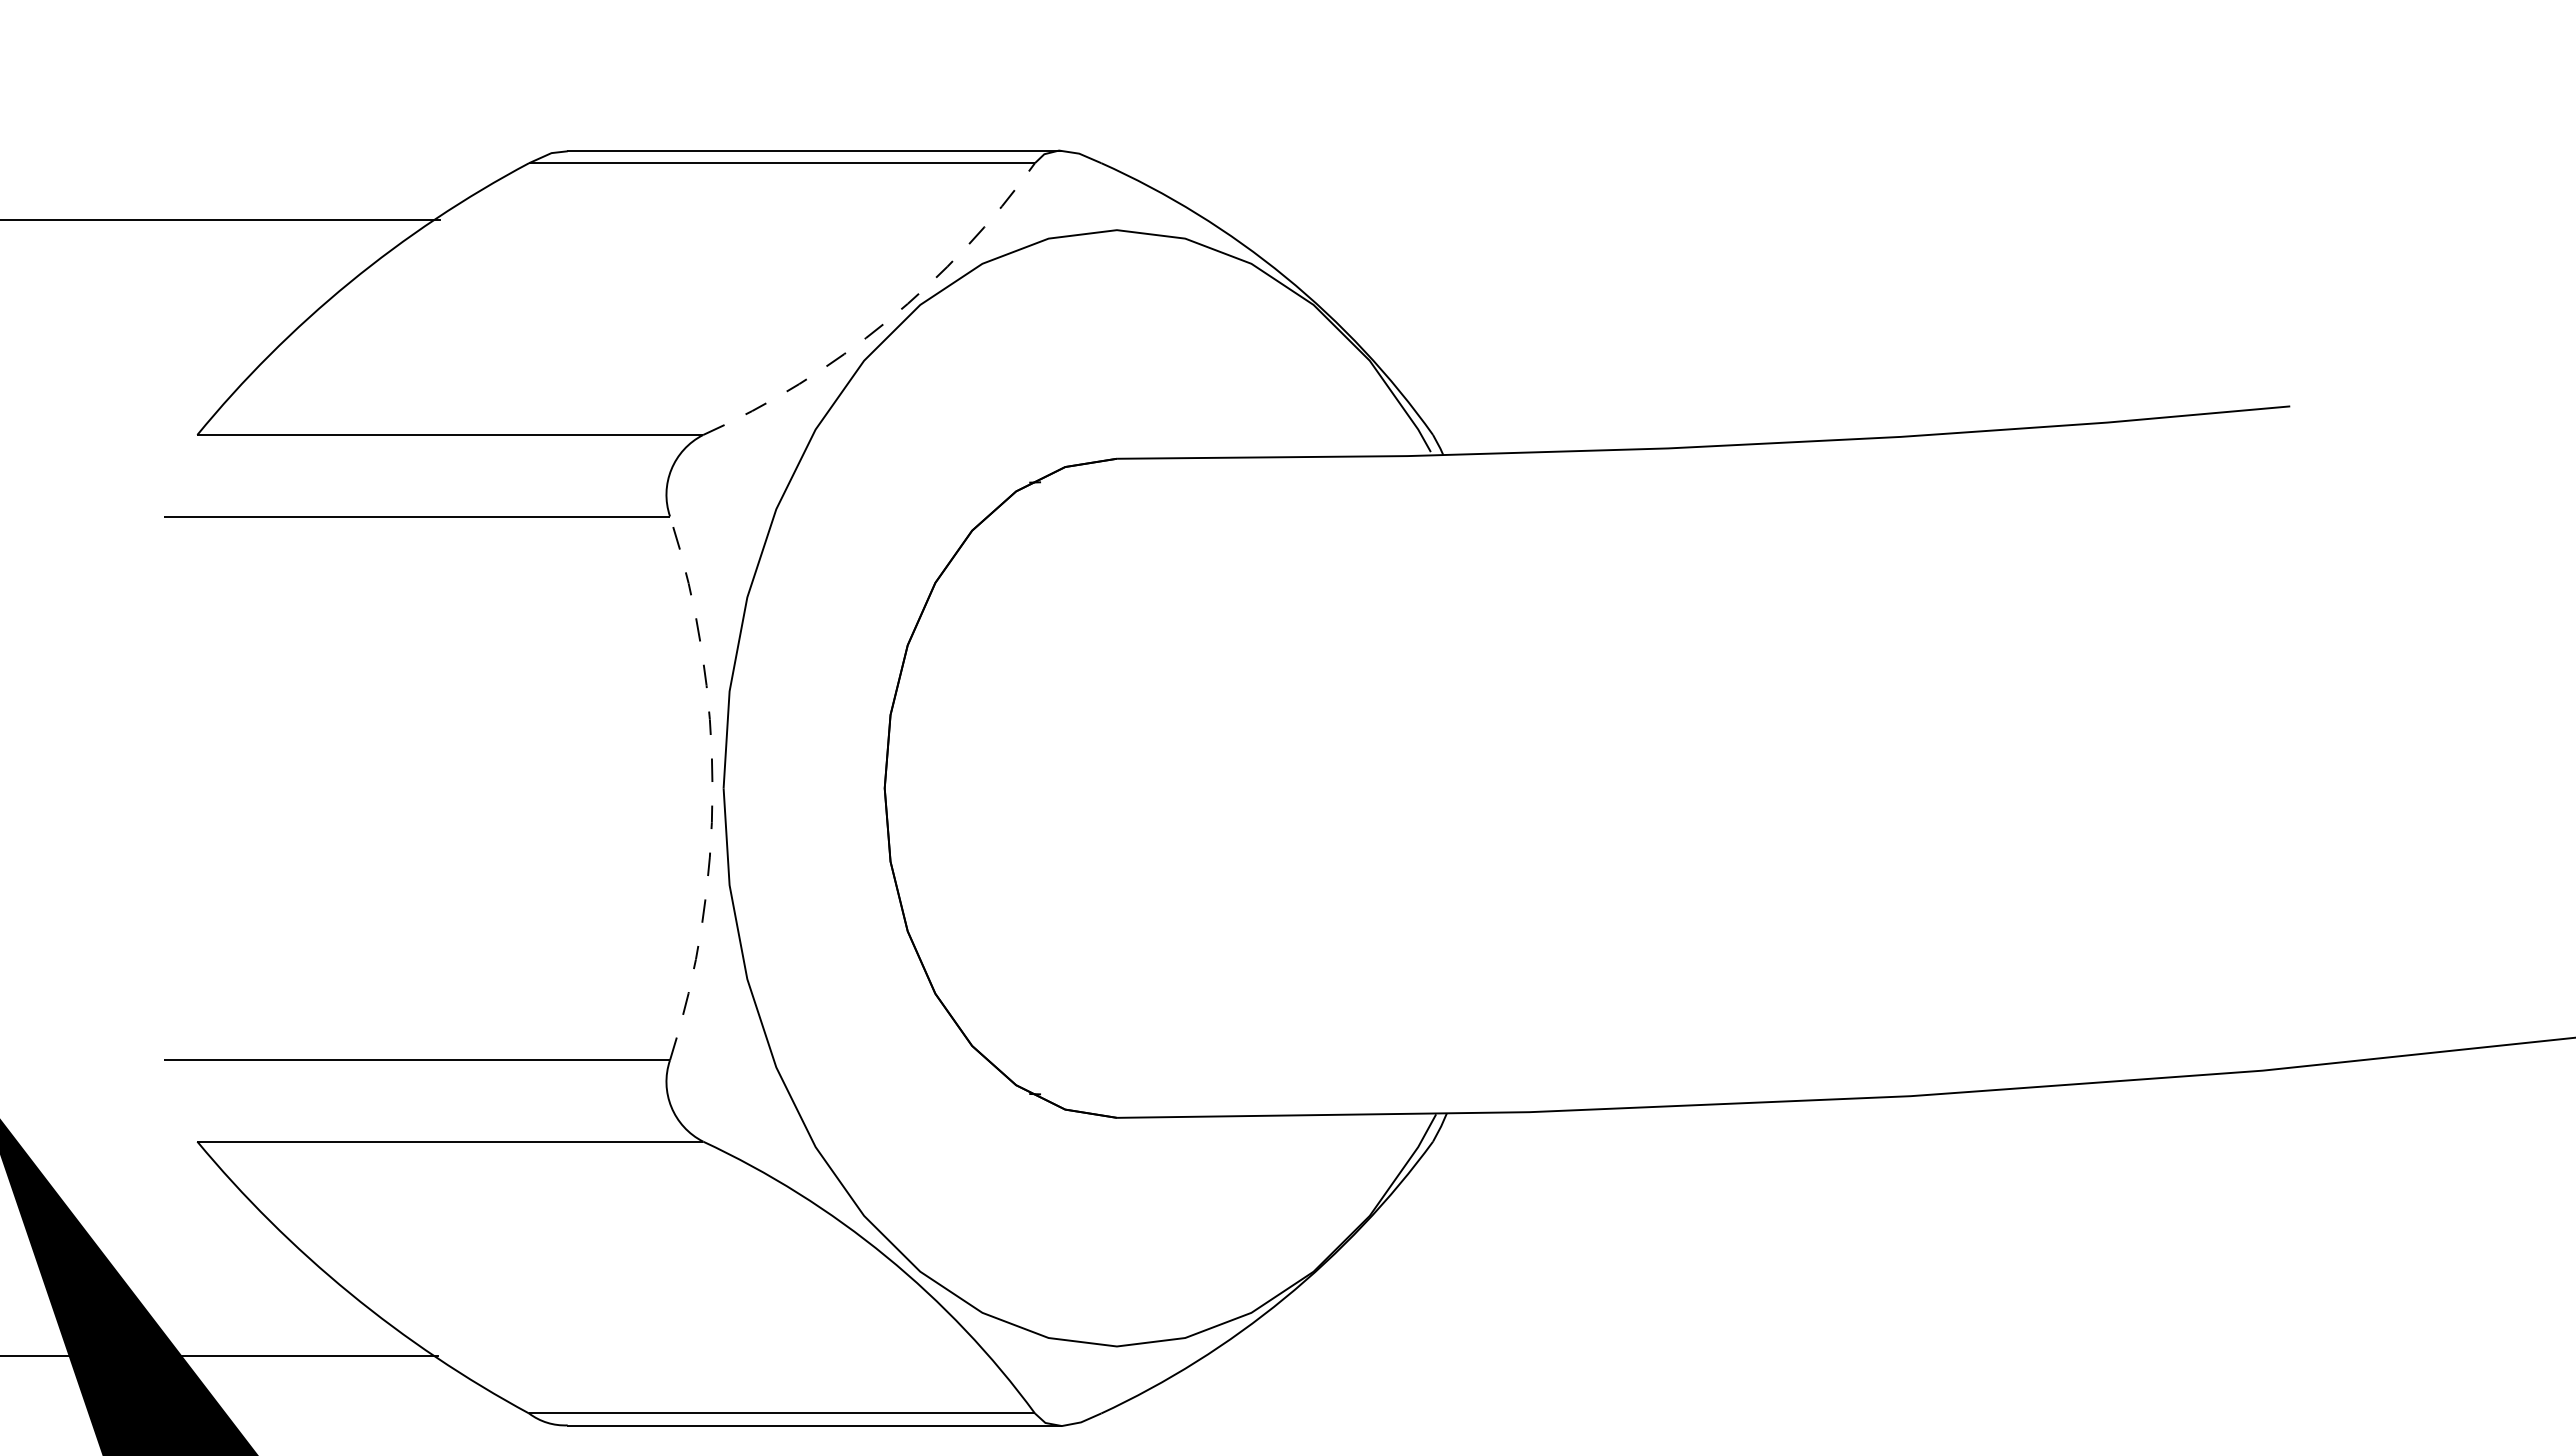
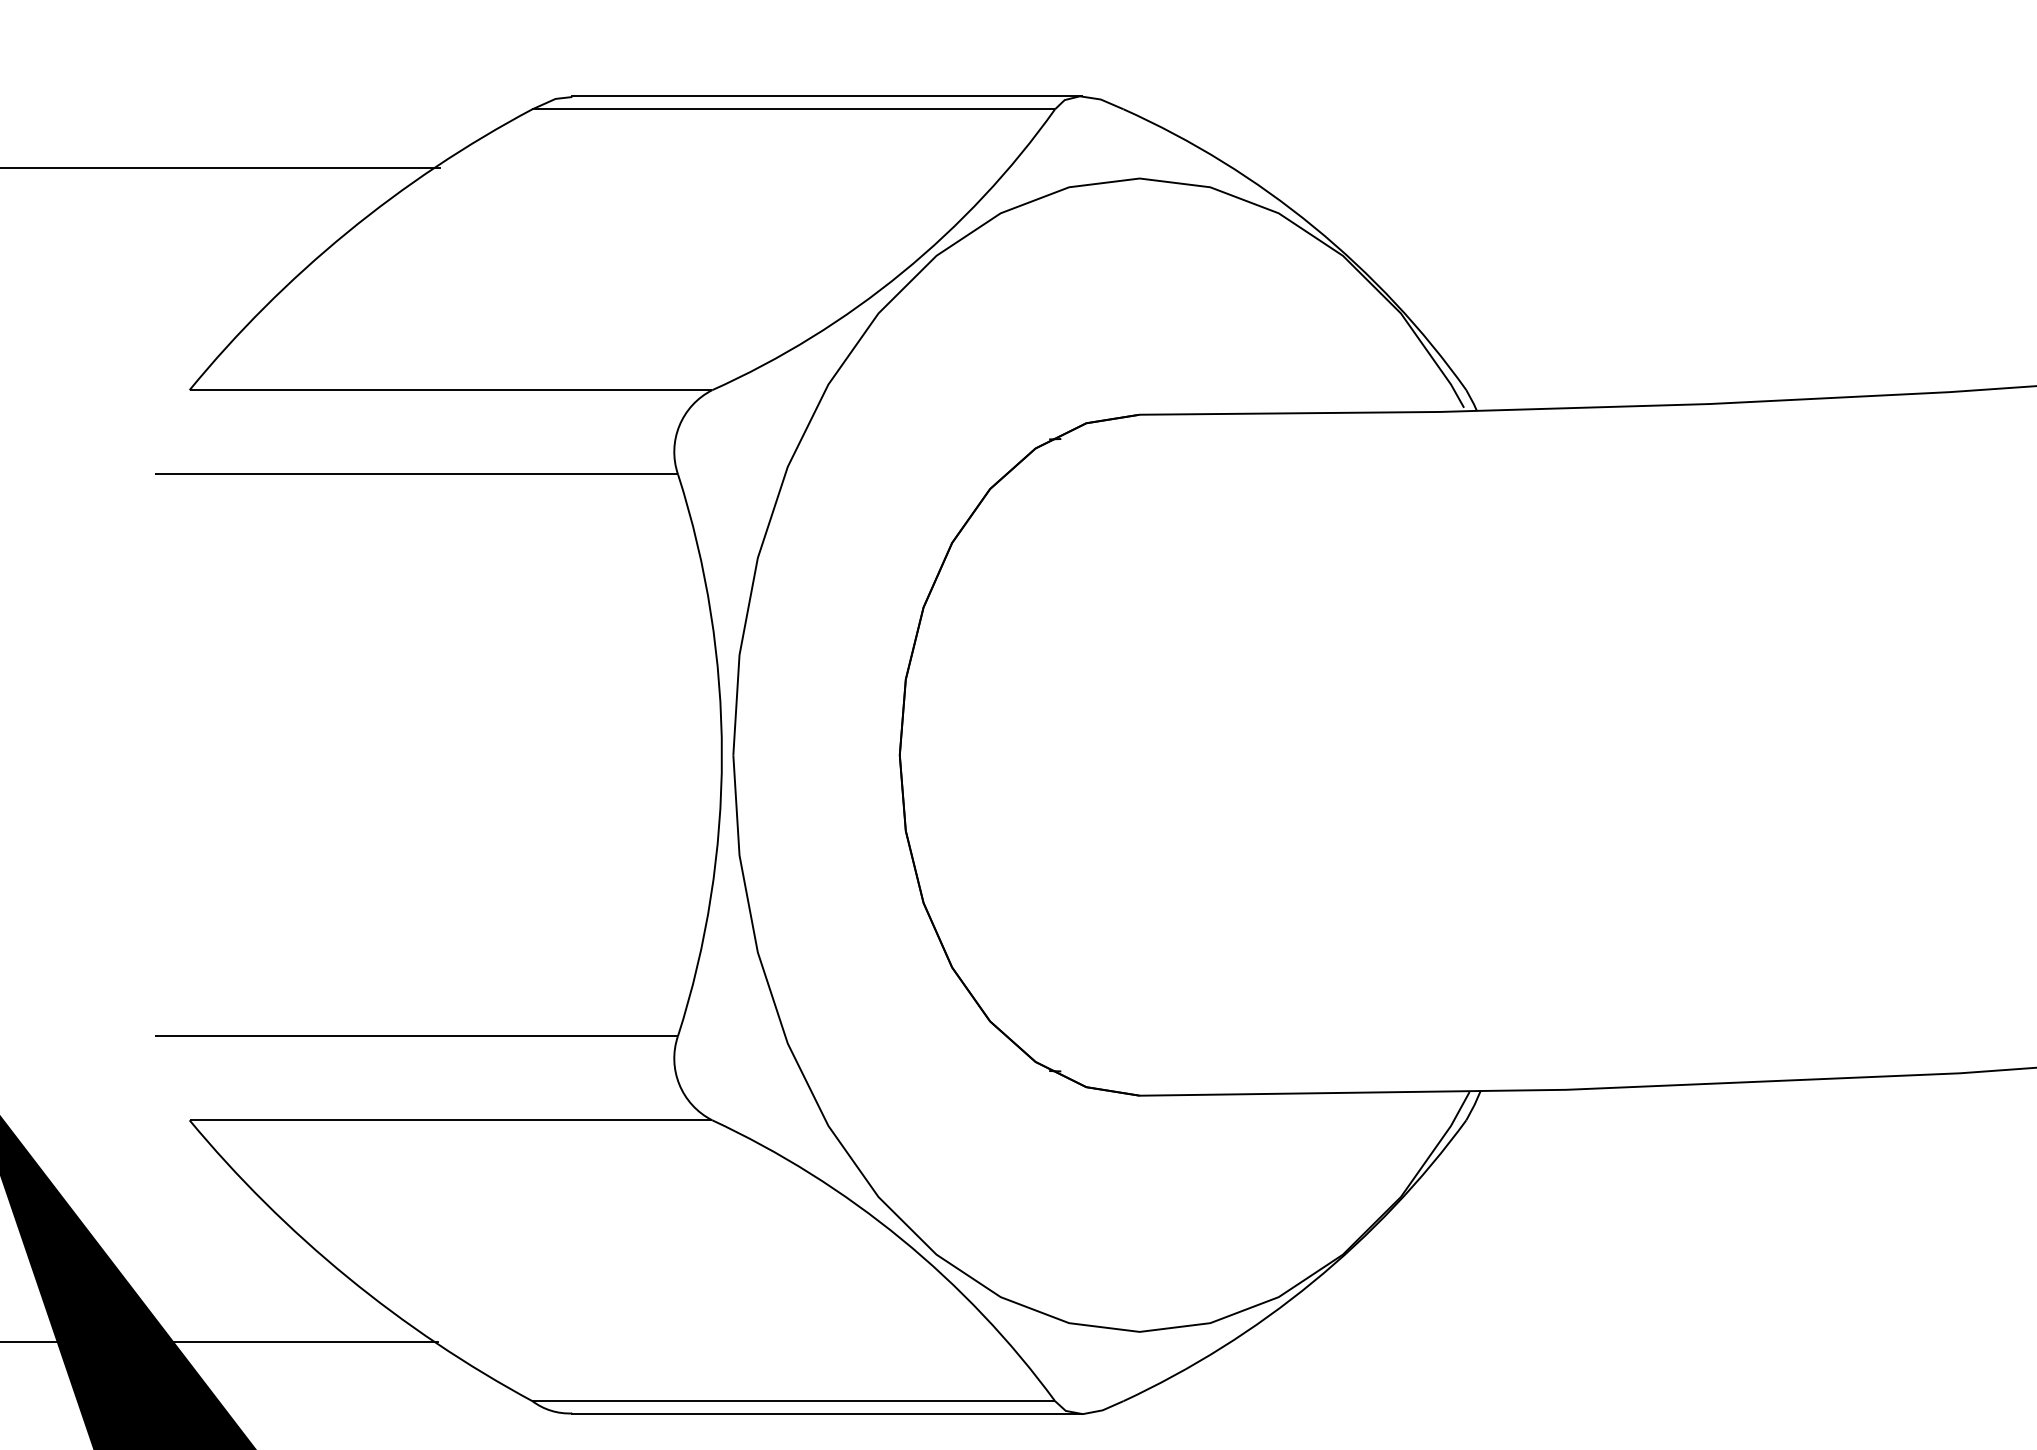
arc: (887, 321) -> (902, 272), dashed -> solid
arc: (712, 788) -> (721, 755), dashed -> solid

